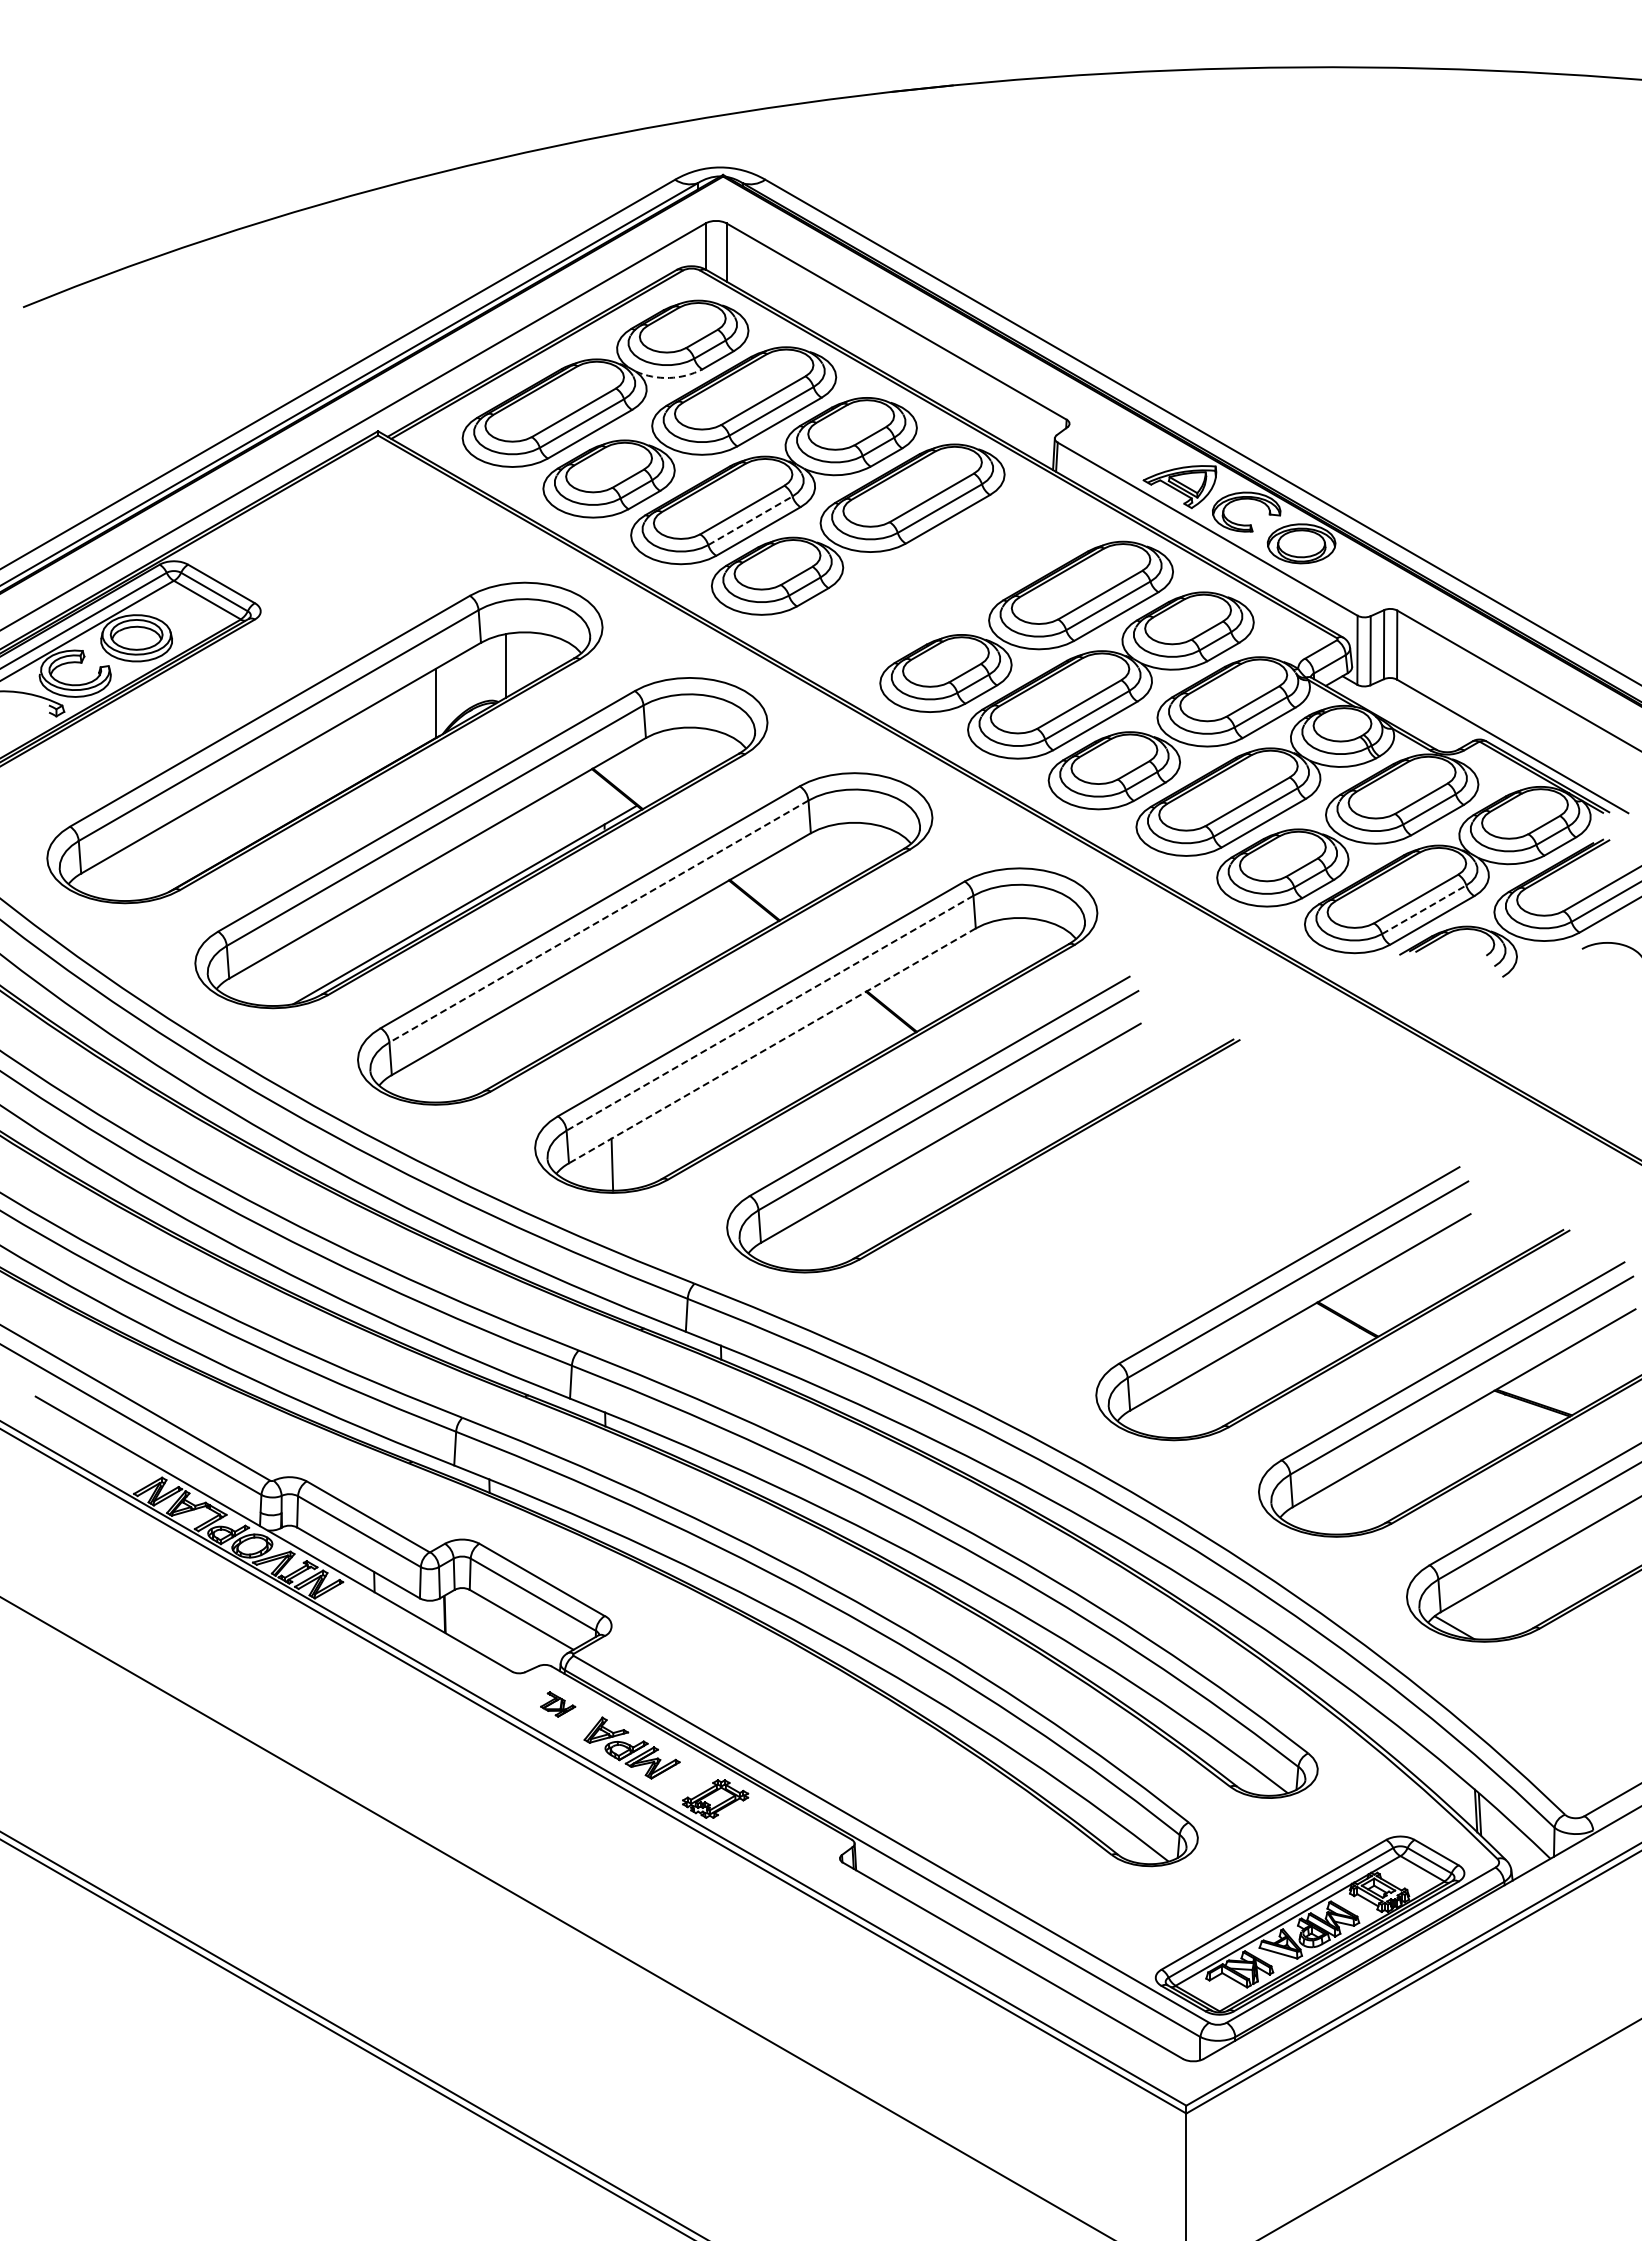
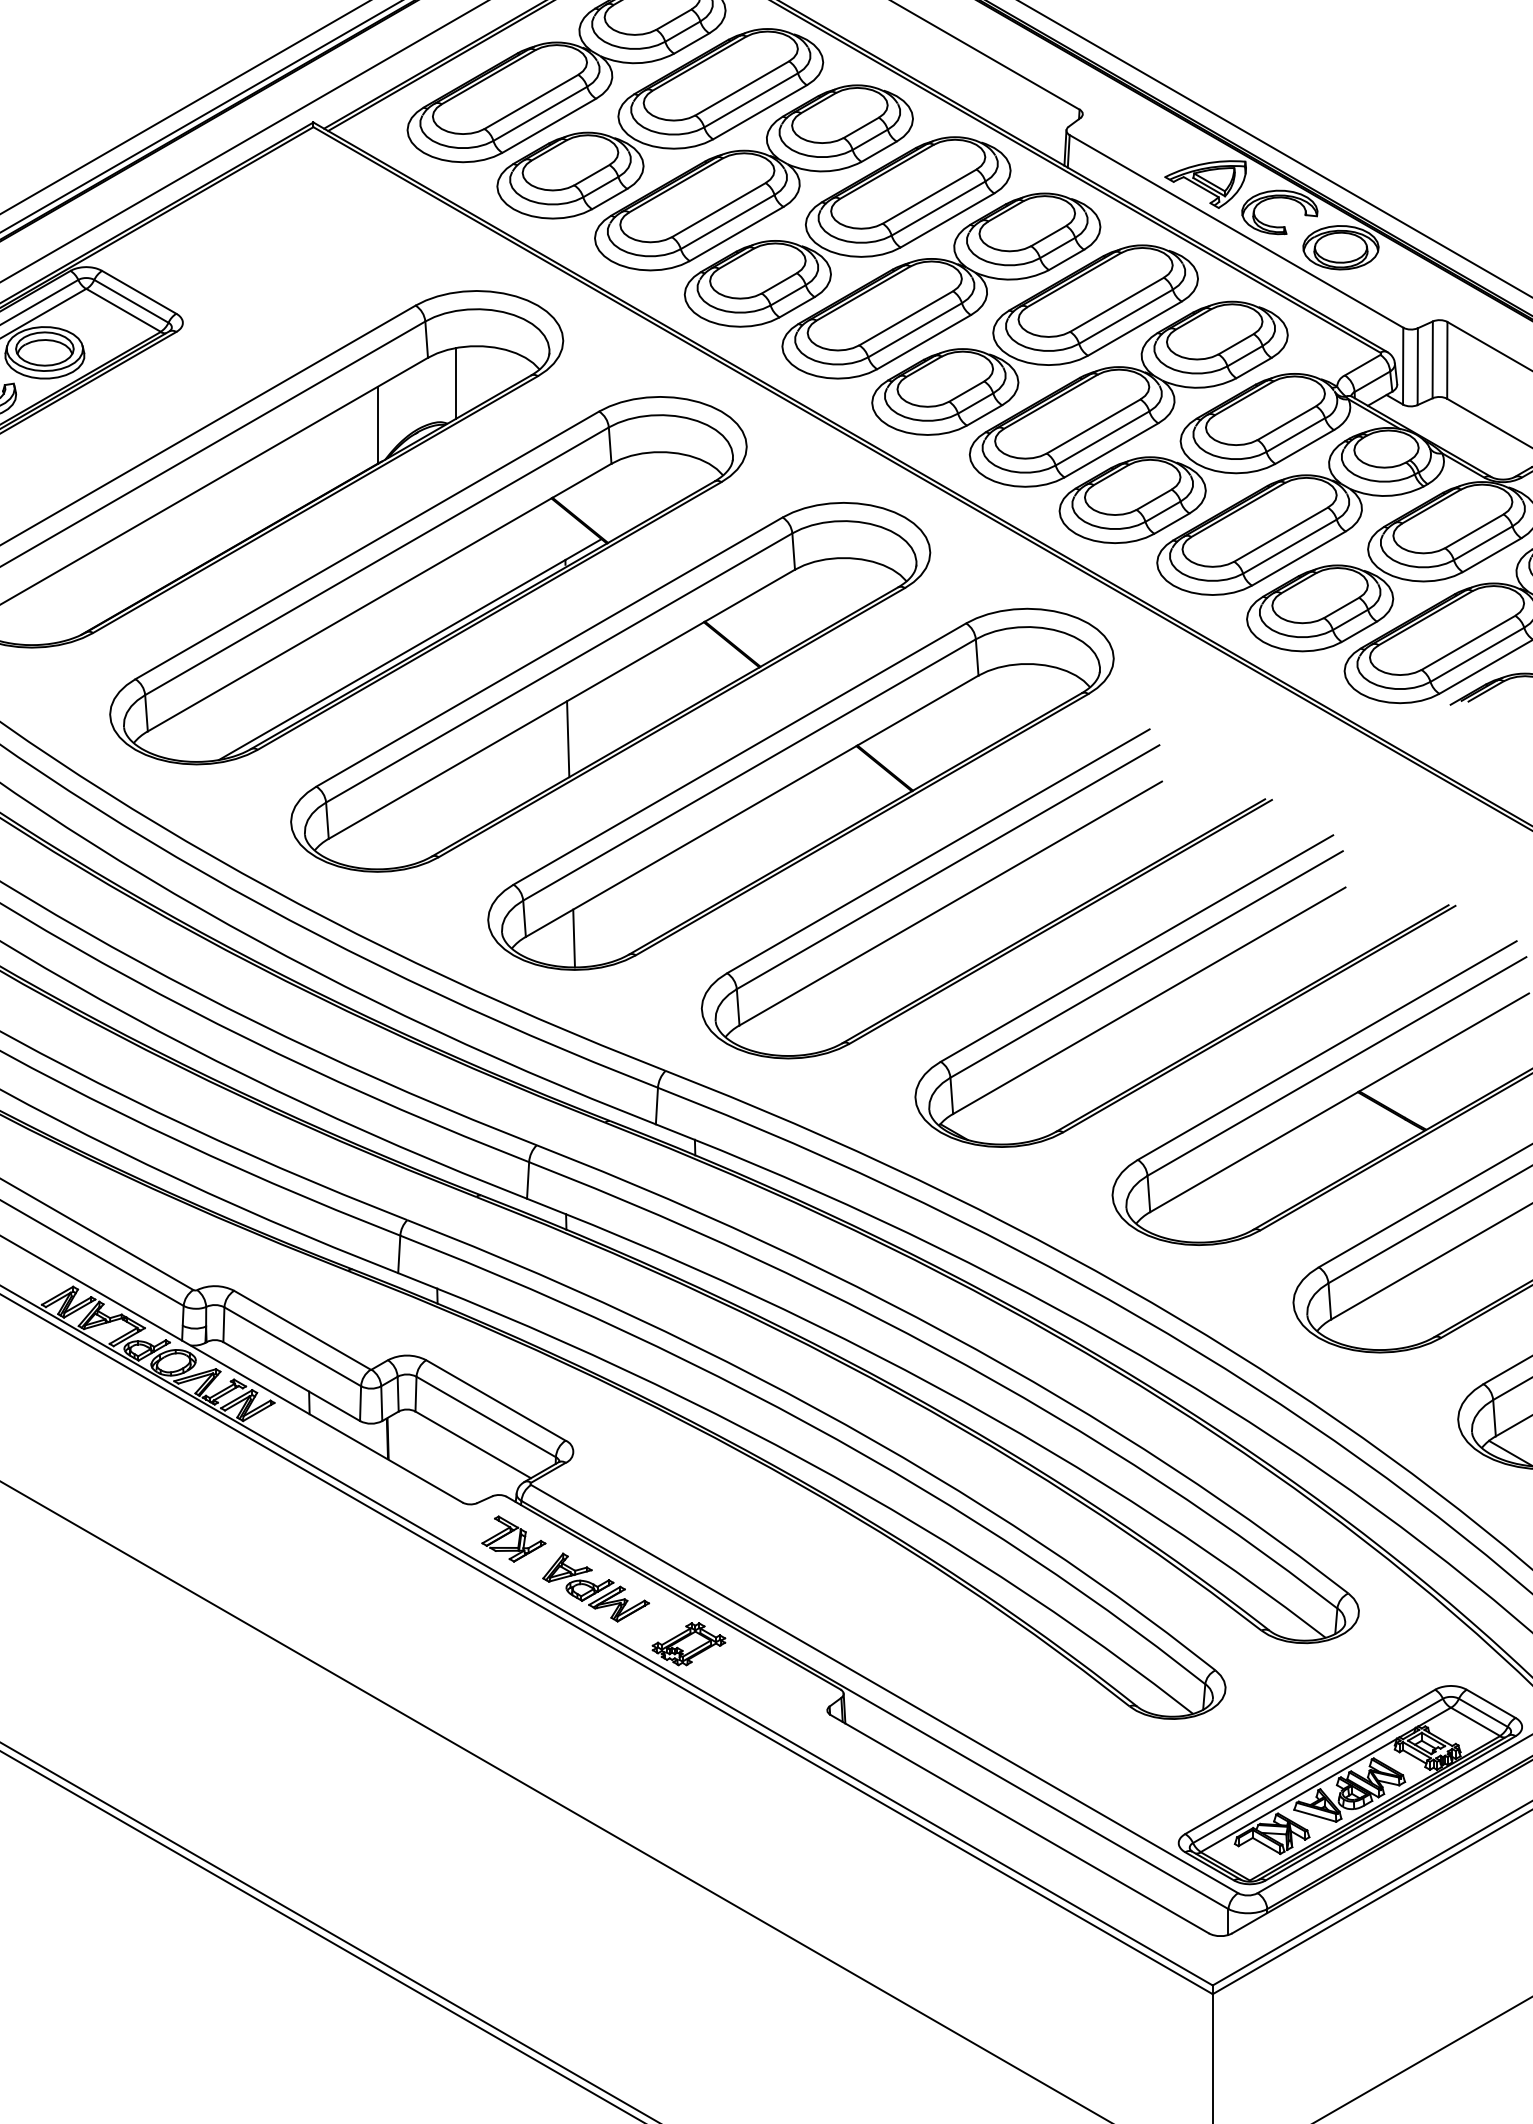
arc: (669, 377) -> (637, 62), dashed -> solid
line: (750, 520) -> (727, 221), dashed -> solid
part: (942, 578) -> (941, 286), added
line: (1424, 909) -> (1477, 654), dashed -> solid
line: (598, 921) -> (558, 667), dashed -> solid
line: (607, 985) -> (568, 739), added
line: (770, 1013) -> (750, 770), dashed -> solid
line: (772, 1045) -> (752, 805), dashed -> solid
part: (1156, 1206) -> (1179, 985), added
part: (557, 1704) -> (513, 1539), size x1.67

